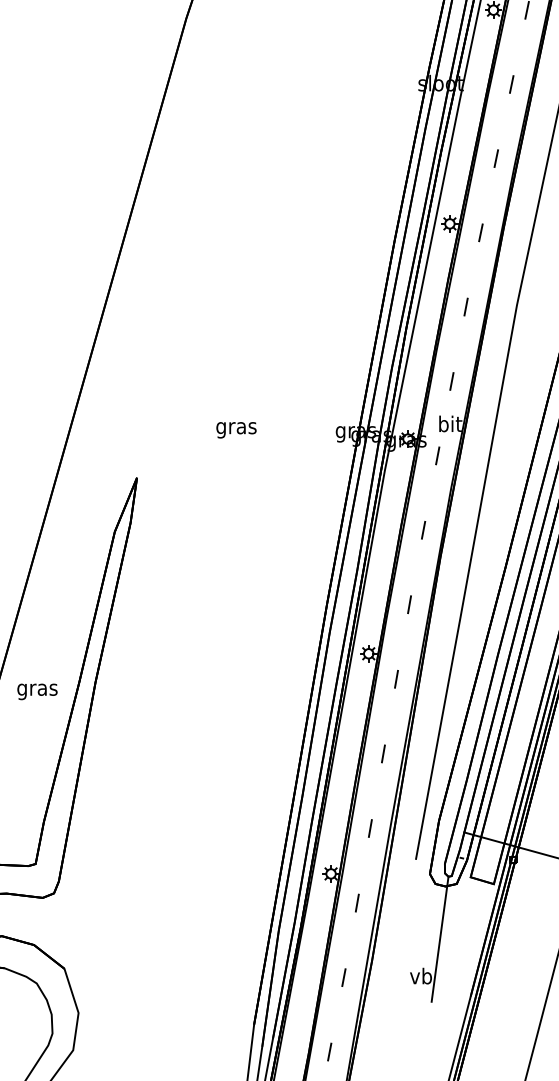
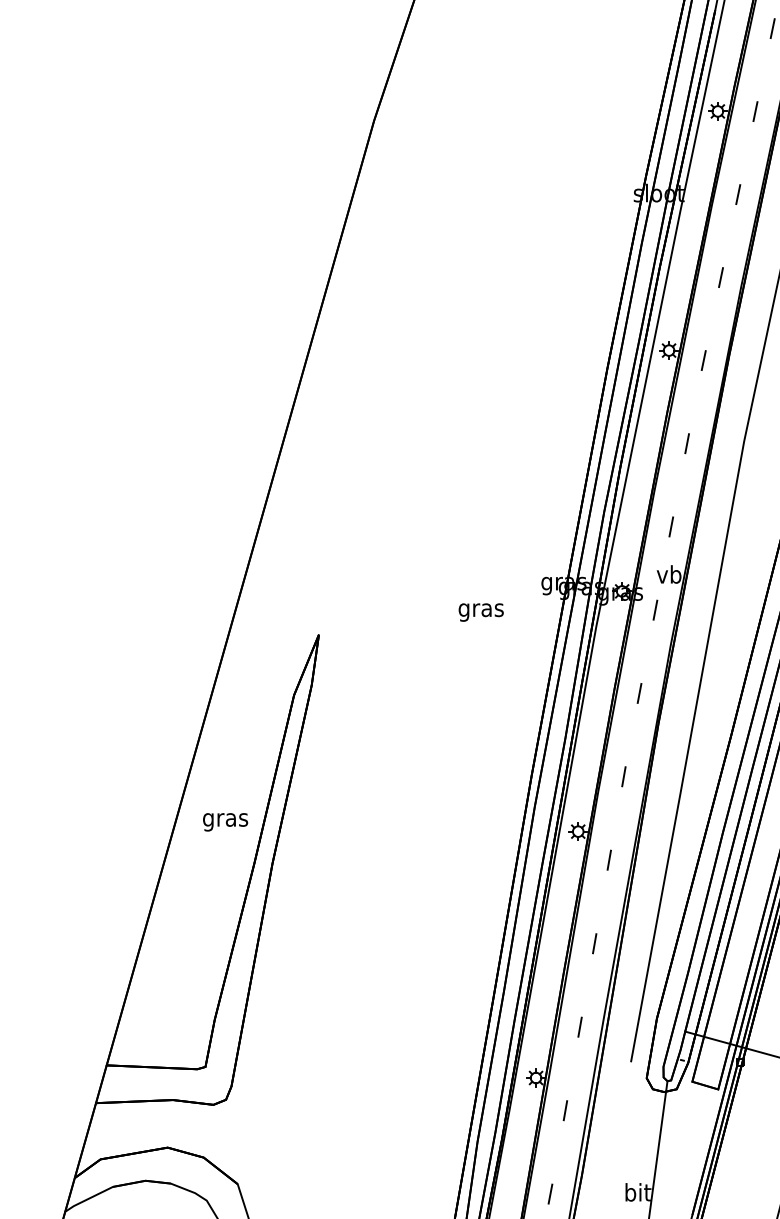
text: (450, 423) -> (669, 574), bit -> vb
text: (235, 430) -> (480, 612), moved
text: (37, 692) -> (225, 822), moved
text: (421, 976) -> (637, 1192), vb -> bit

